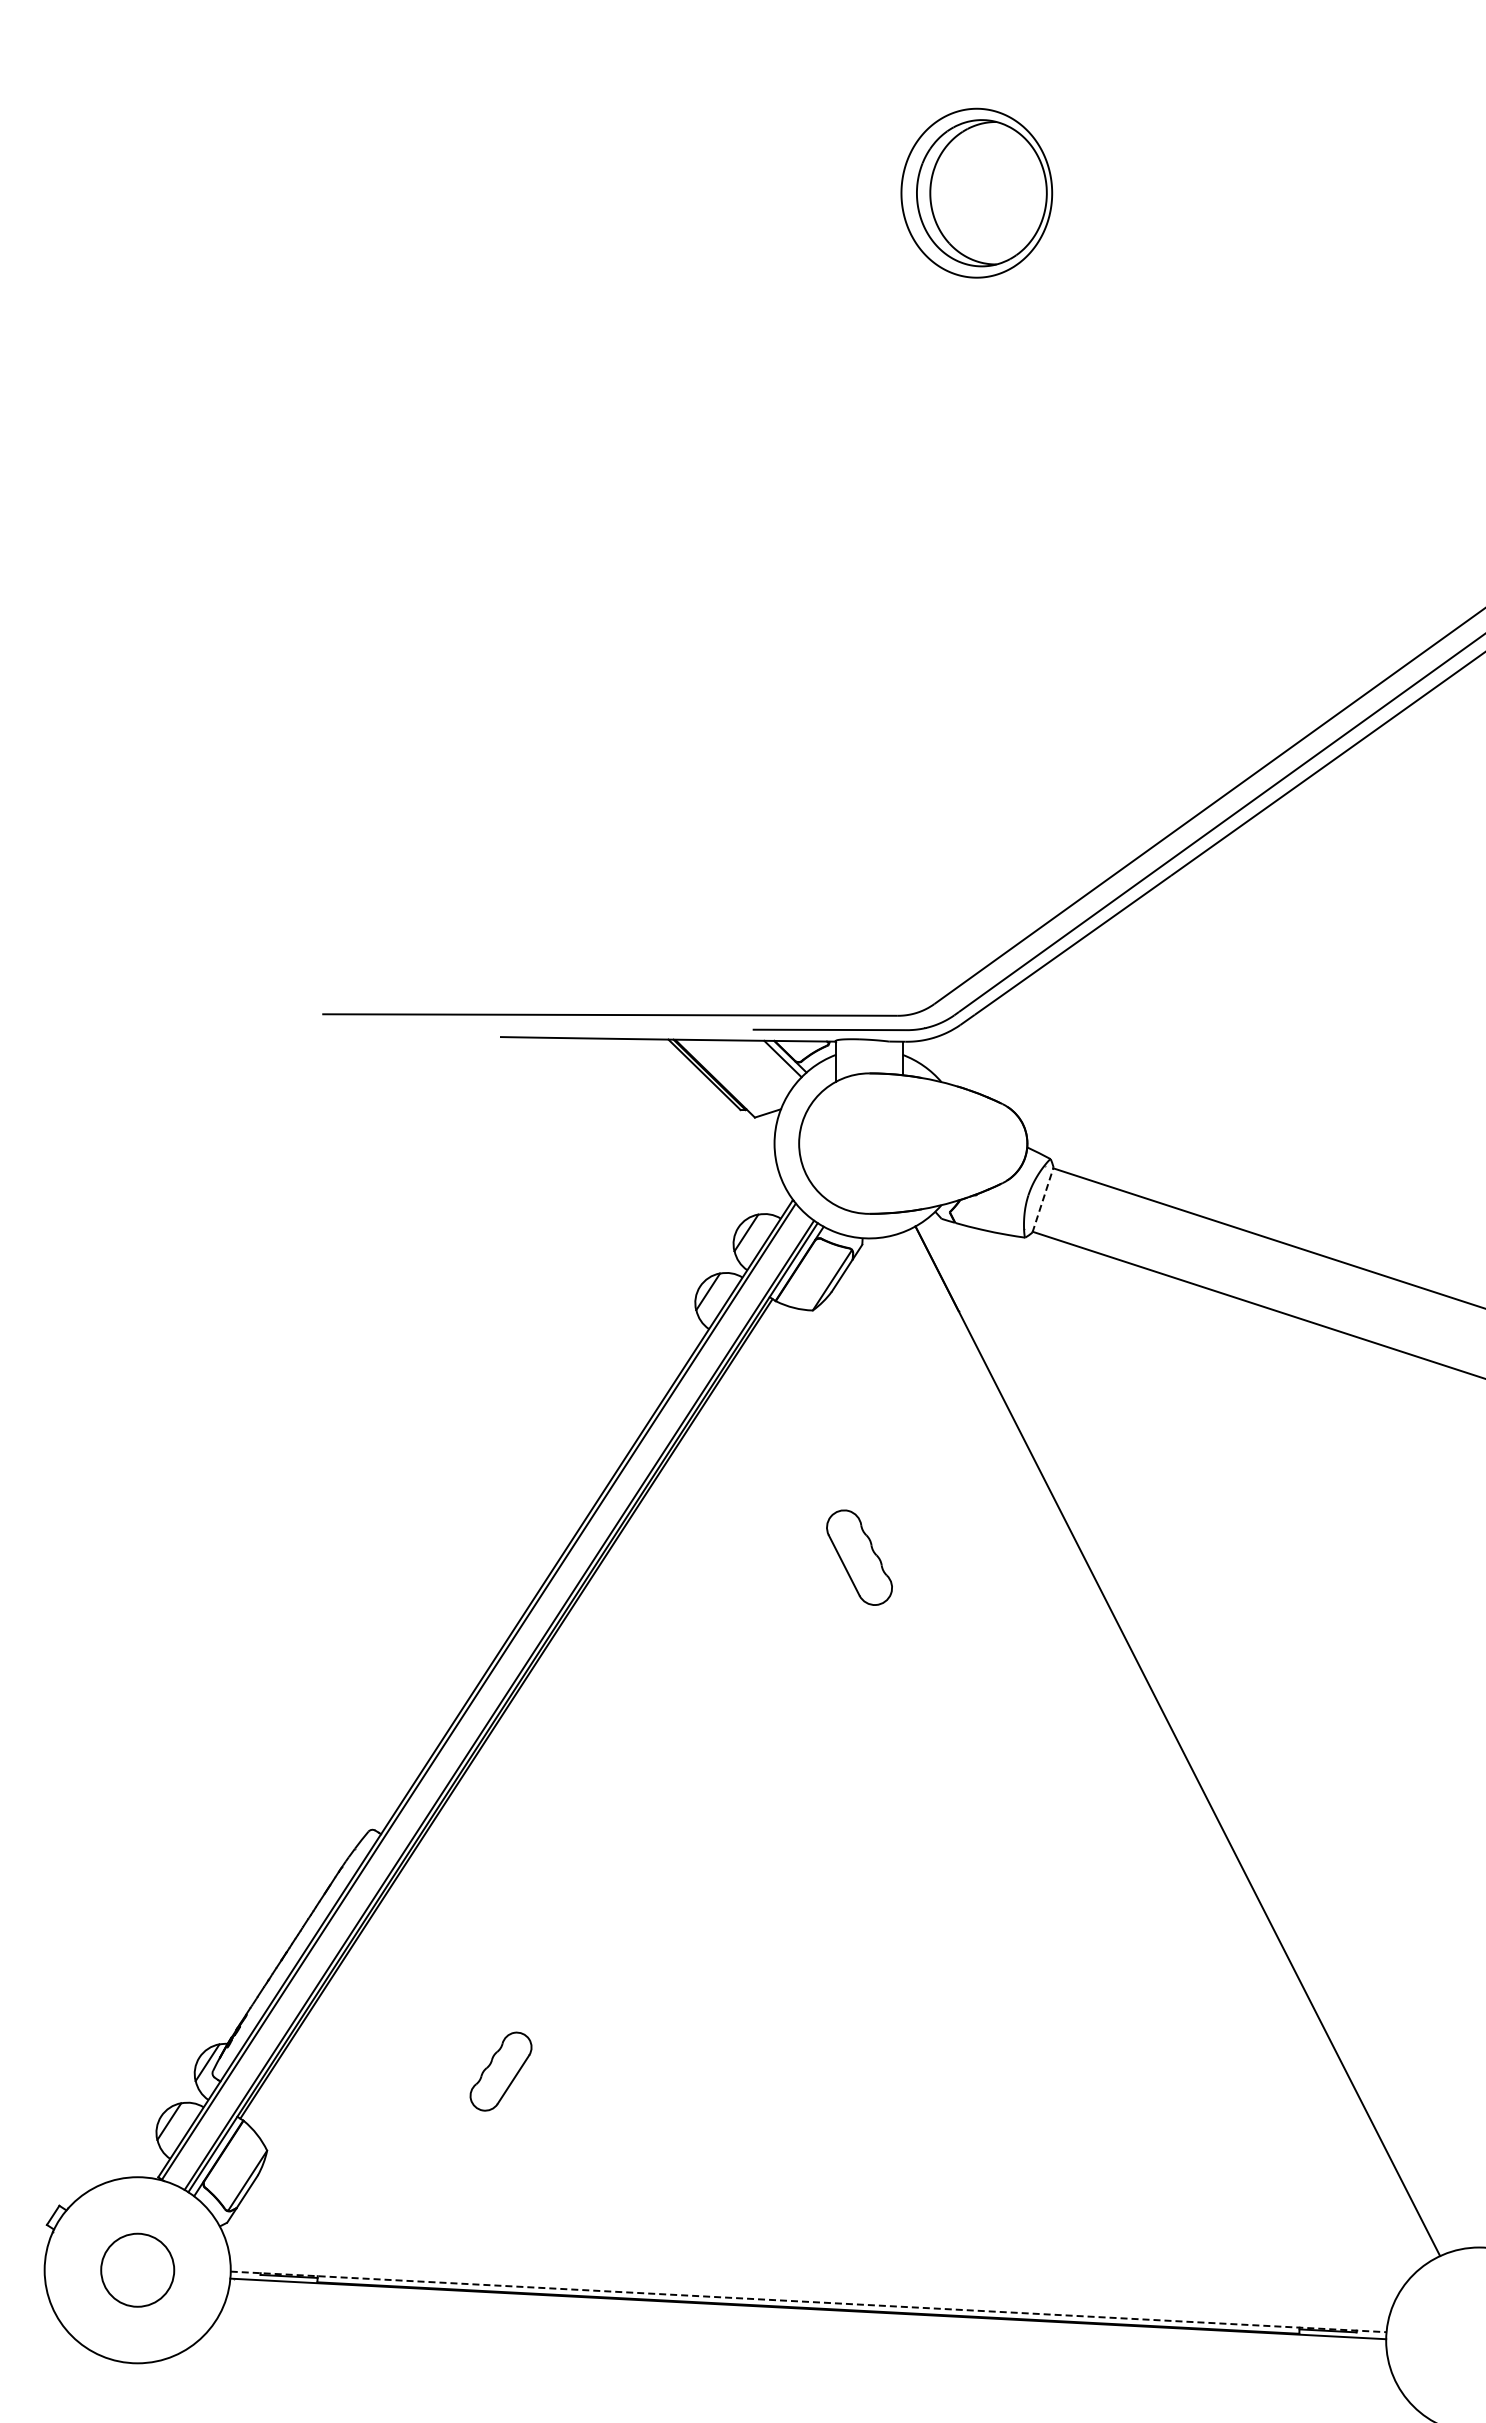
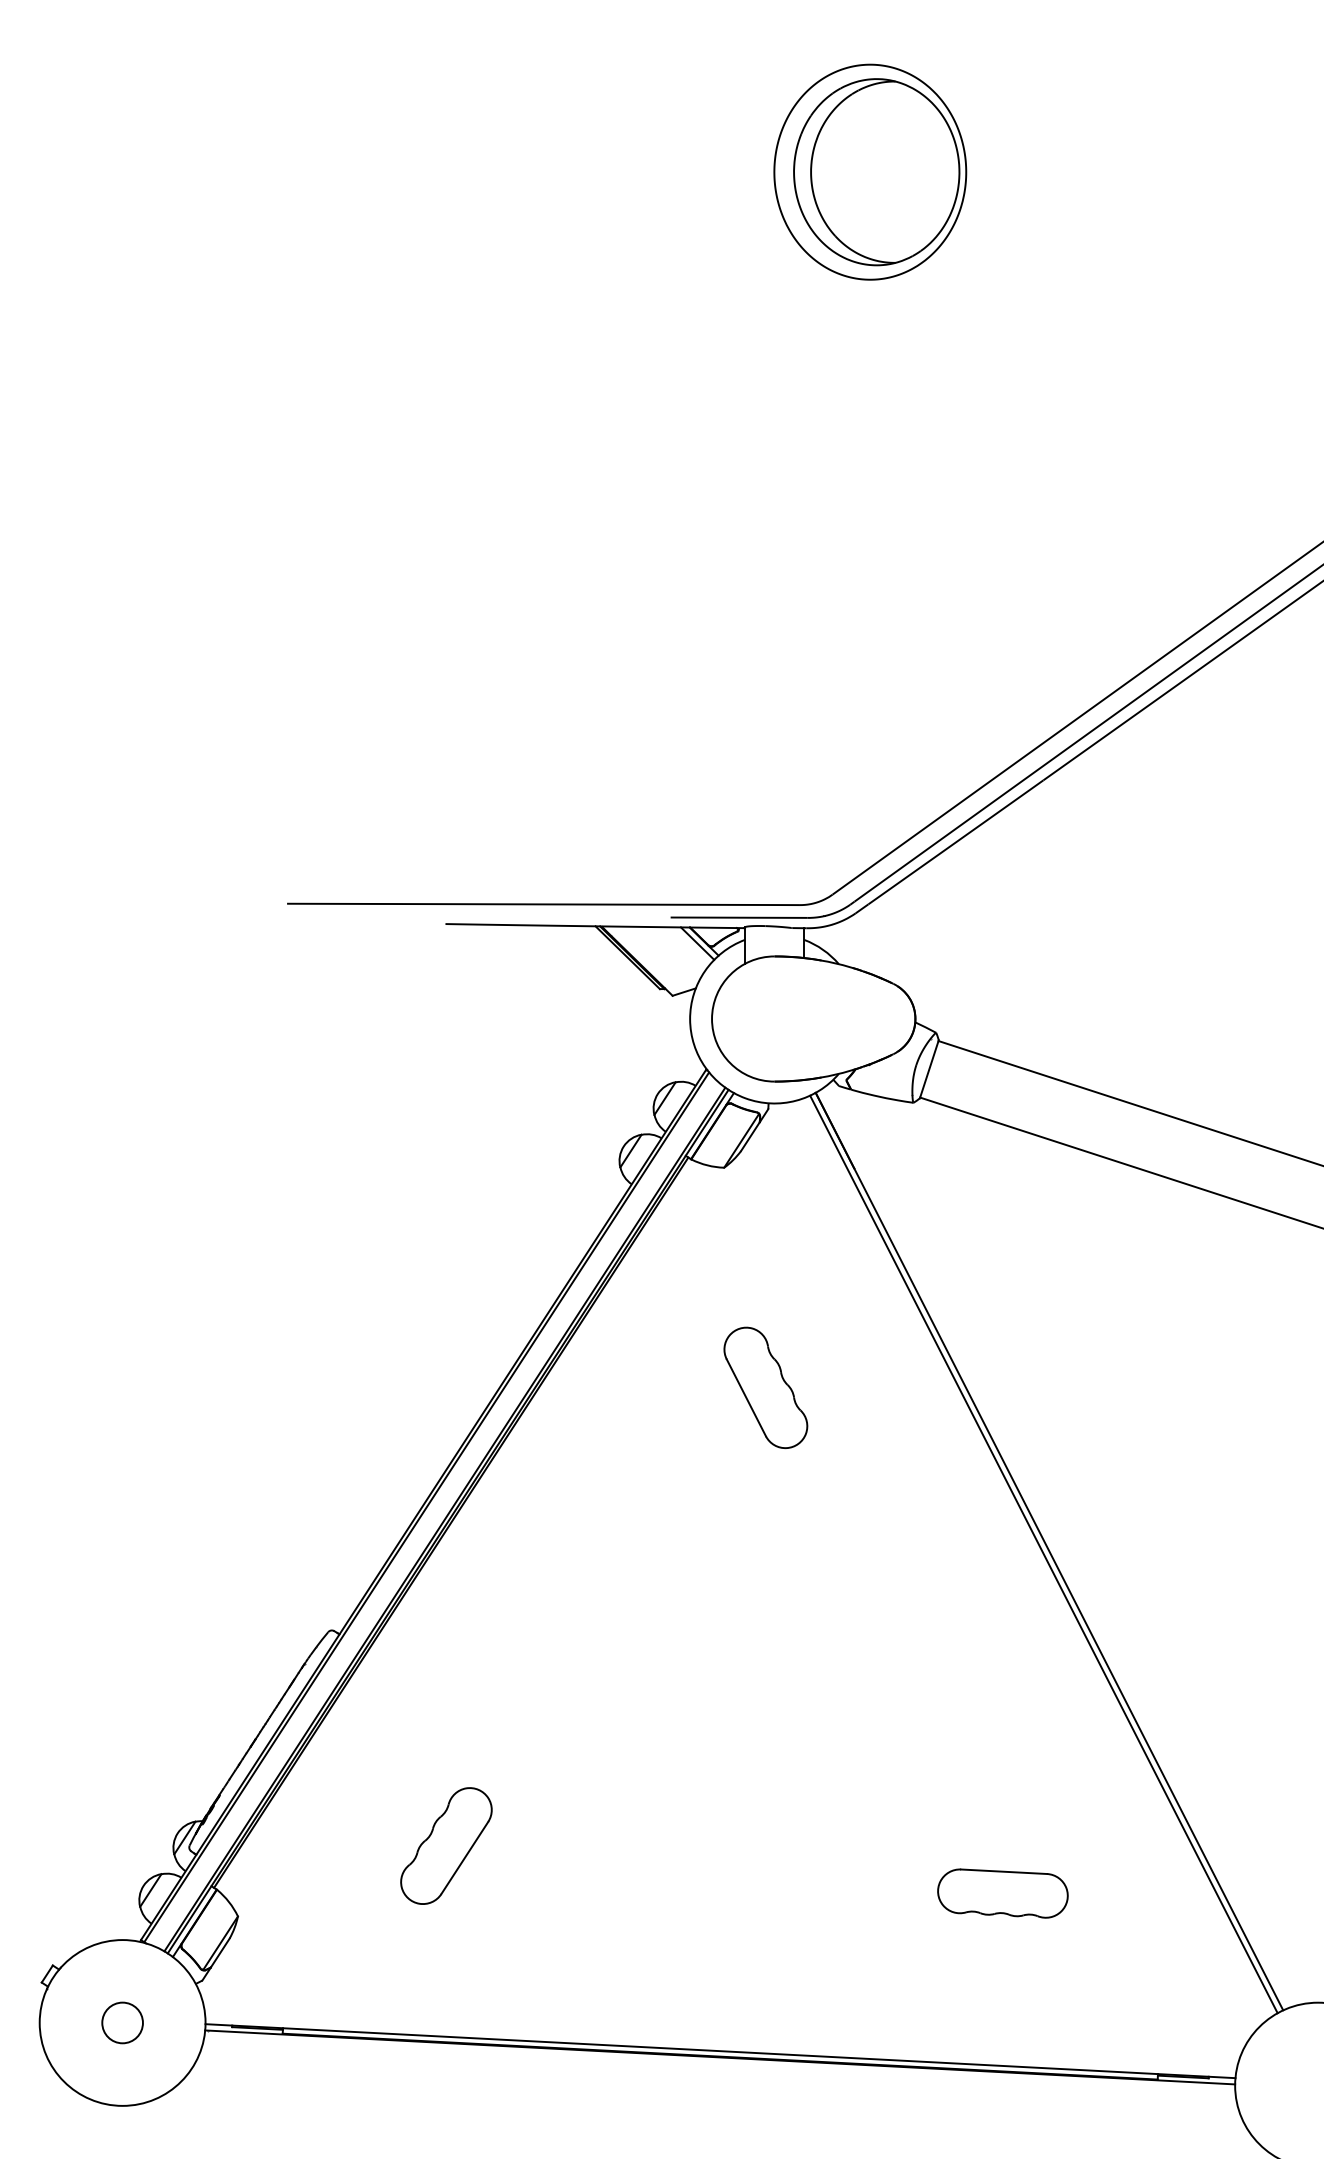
part: (976, 192) -> (870, 171), size x1.43
line: (1043, 1199) -> (929, 1068), dashed -> solid
part: (859, 1557) -> (765, 1387), size x1.43
line: (1171, 1744) -> (1043, 1554), added
part: (500, 2071) -> (445, 1845), size x1.67
part: (1125, 2125) -> (1002, 1893), added
circle: (137, 2270) -> (122, 2023), size x0.62
line: (808, 2301) -> (720, 2050), dashed -> solid

